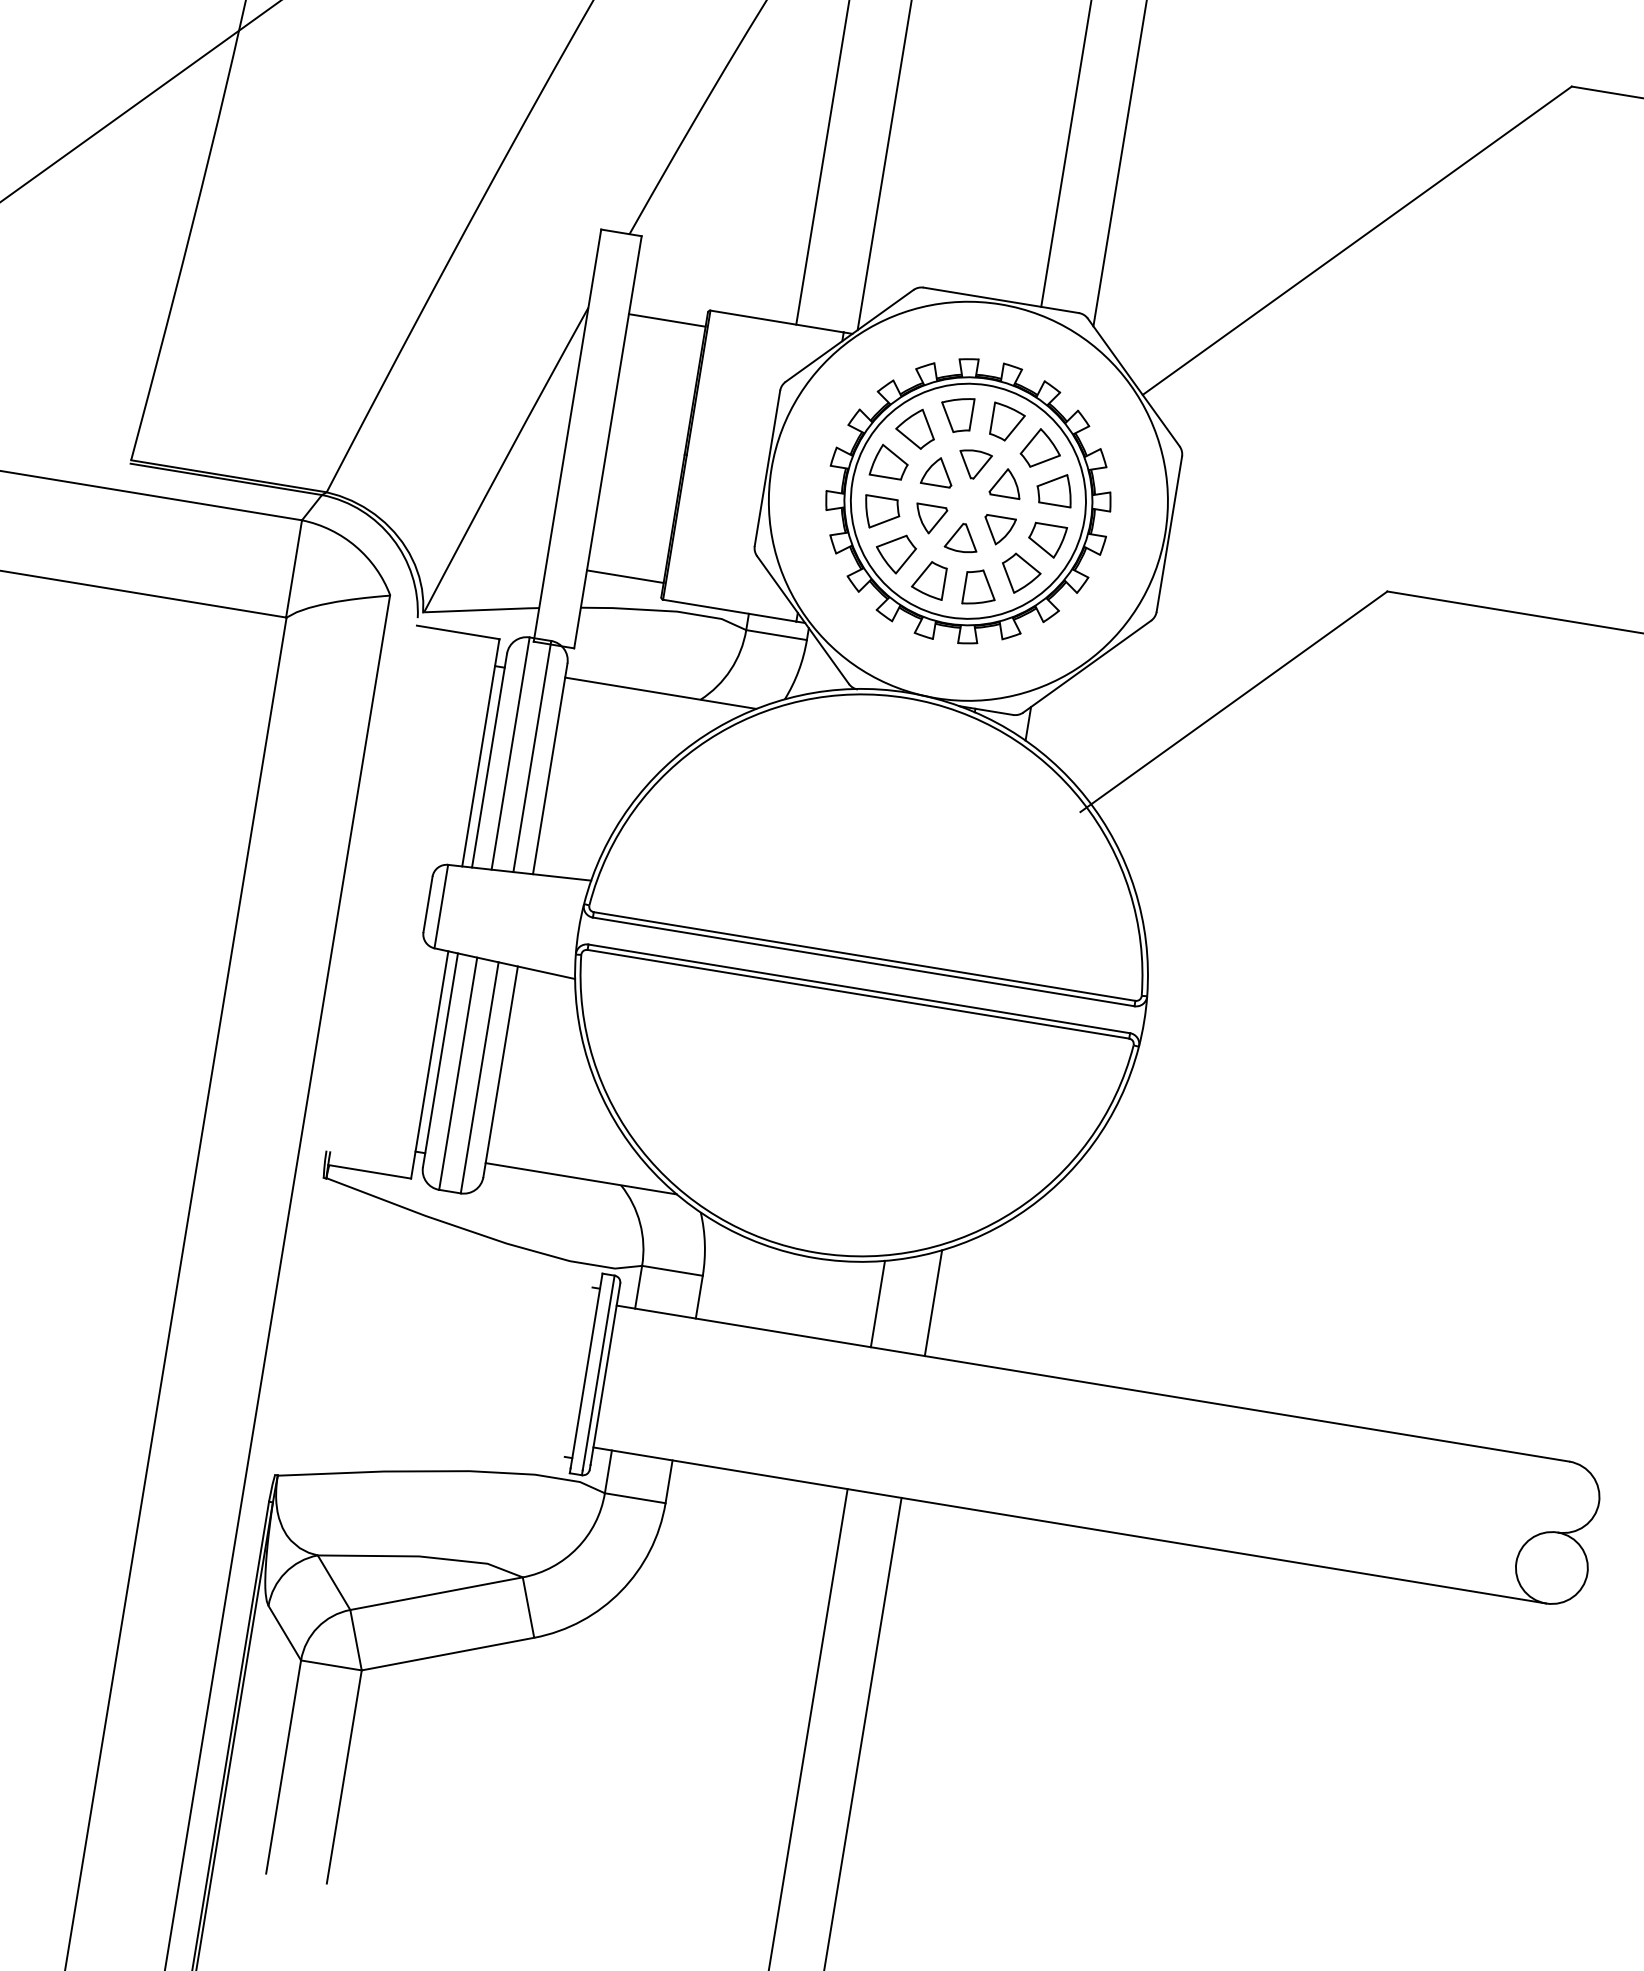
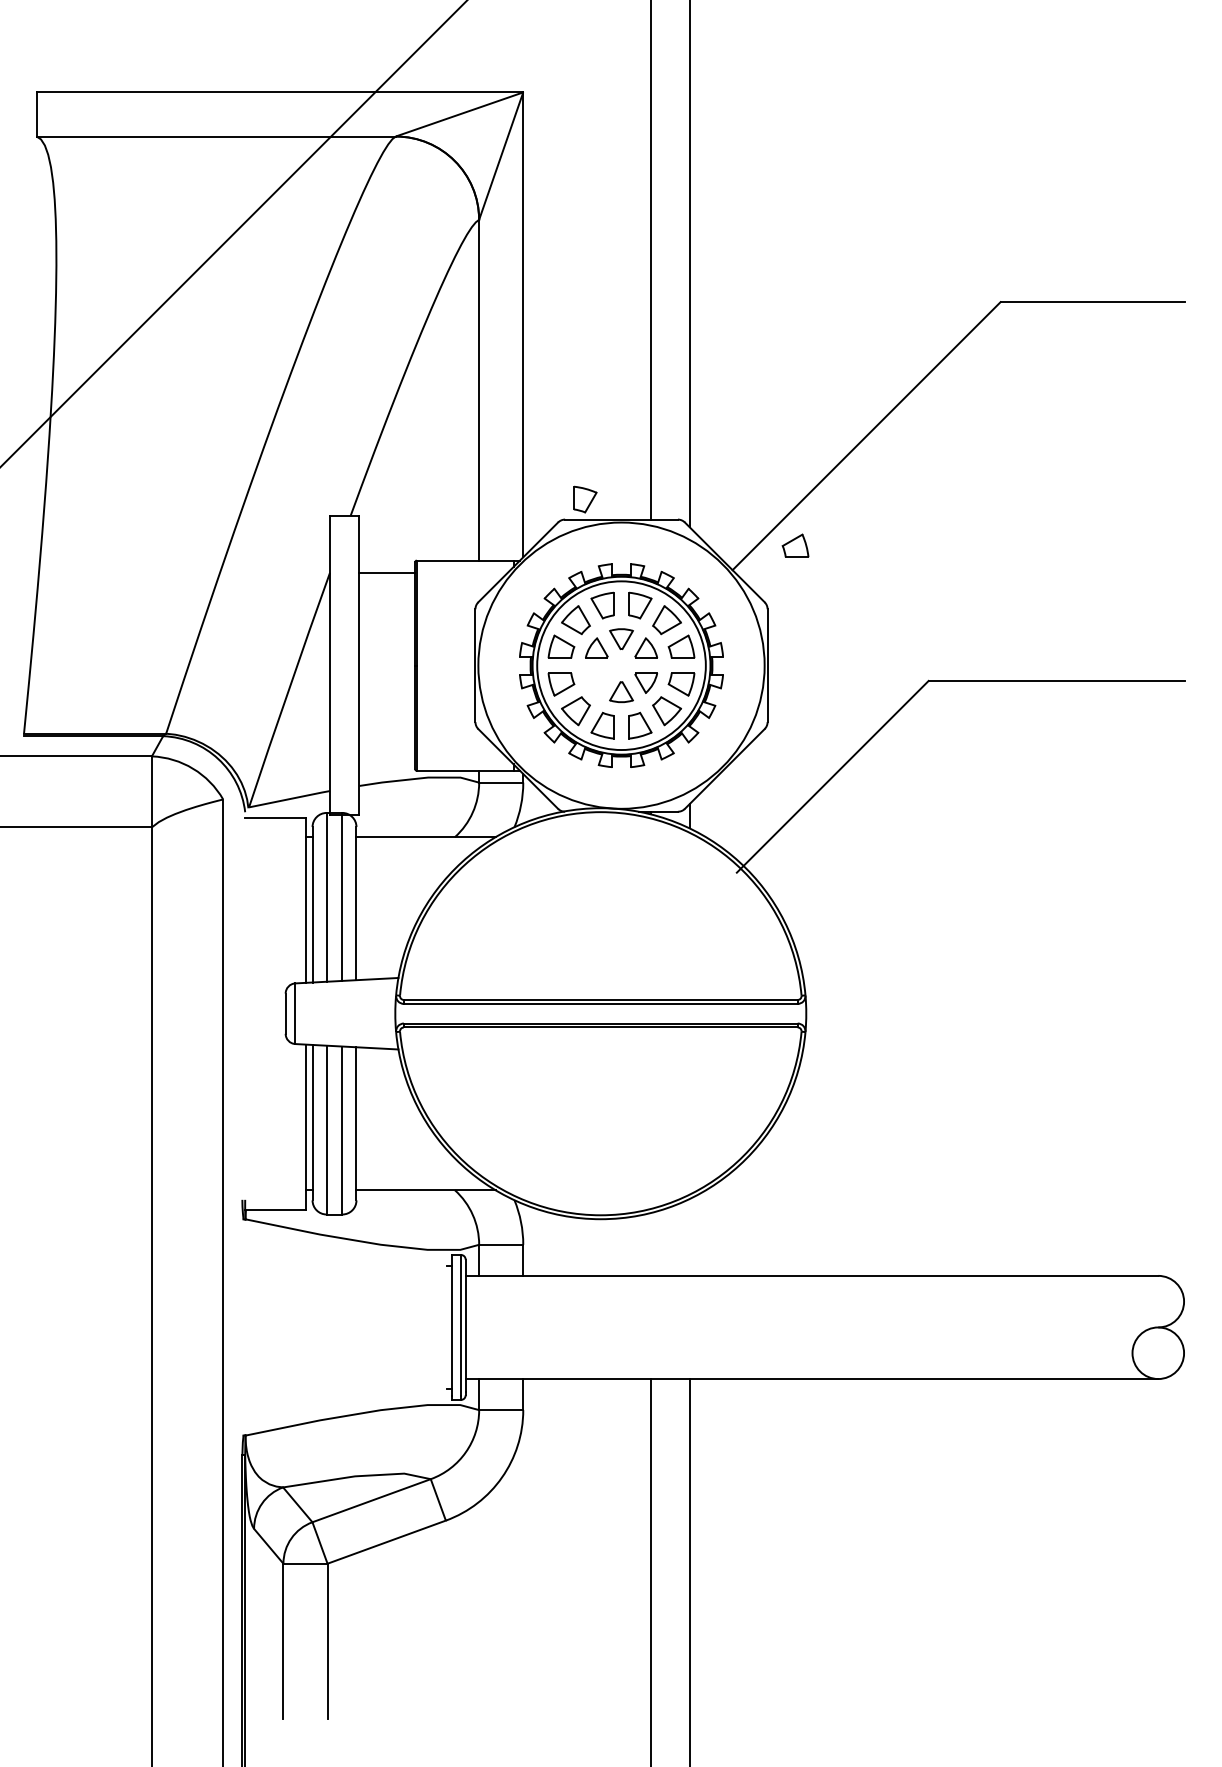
part: (956, 264) -> (585, 499), added
part: (1234, 375) -> (795, 545), added
part: (930, 518) -> (596, 682), removed
line: (625, 576) -> (387, 758), removed
line: (933, 1301) -> (689, 1236), removed
line: (877, 1304) -> (650, 1244), removed

